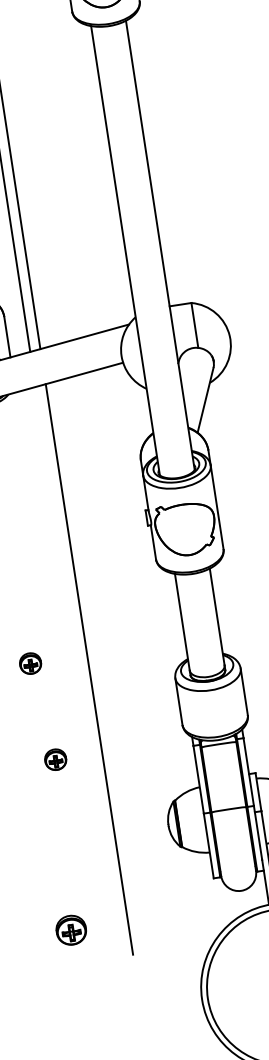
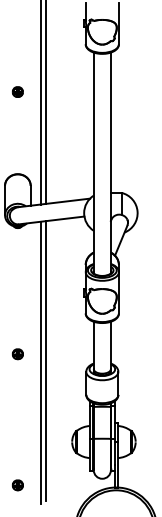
line: (79, 673) -> (40, 362), added
part: (55, 760) -> (22, 402), removed
part: (70, 930) -> (17, 485), size x0.71

